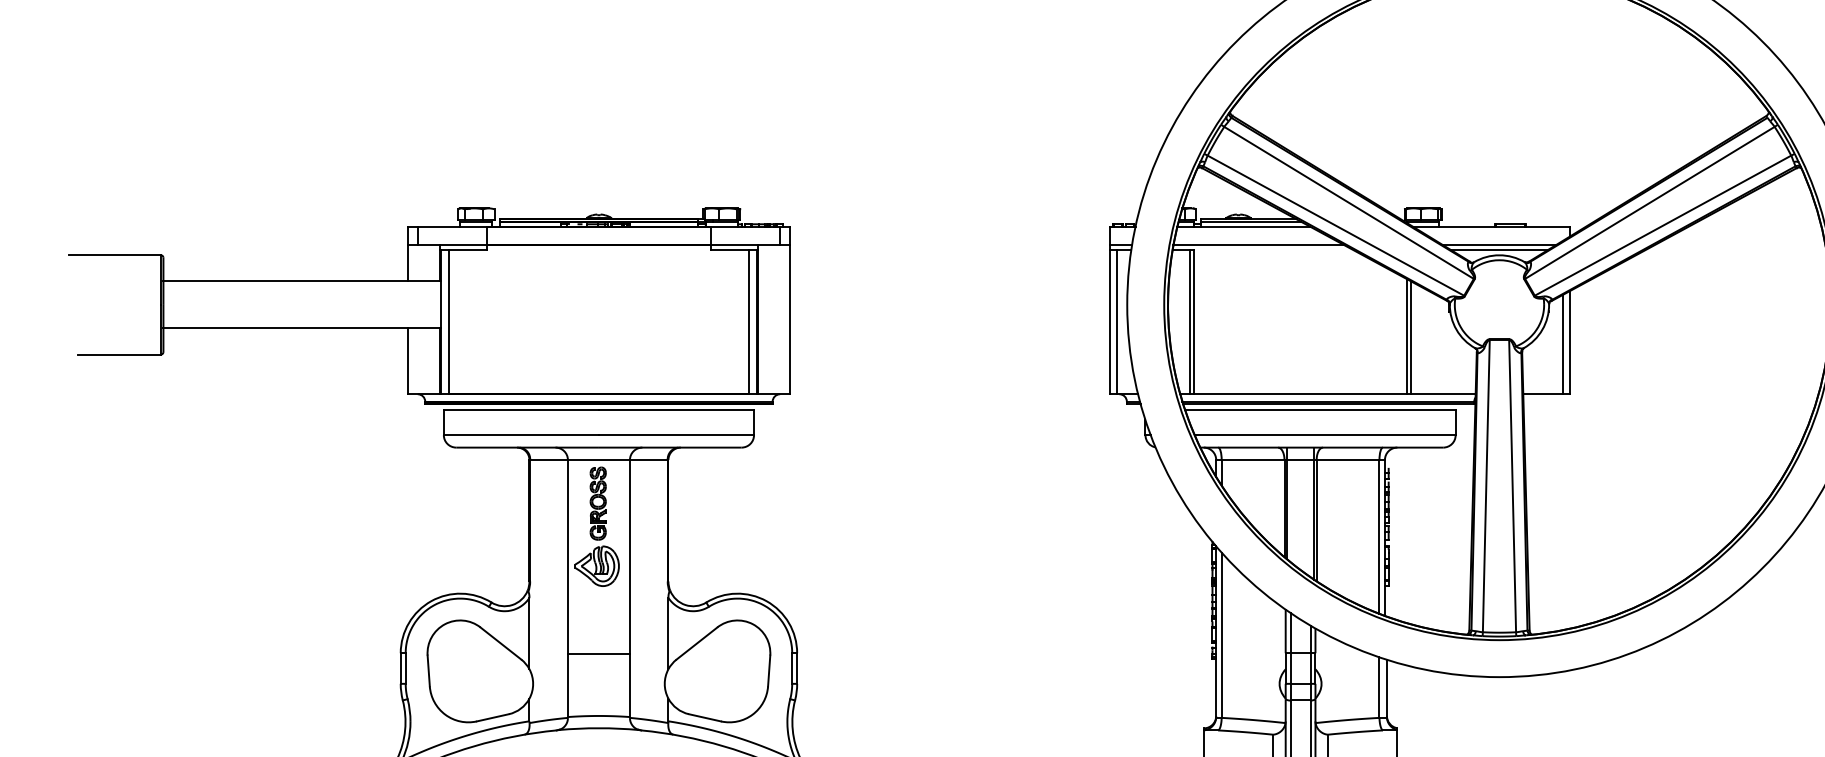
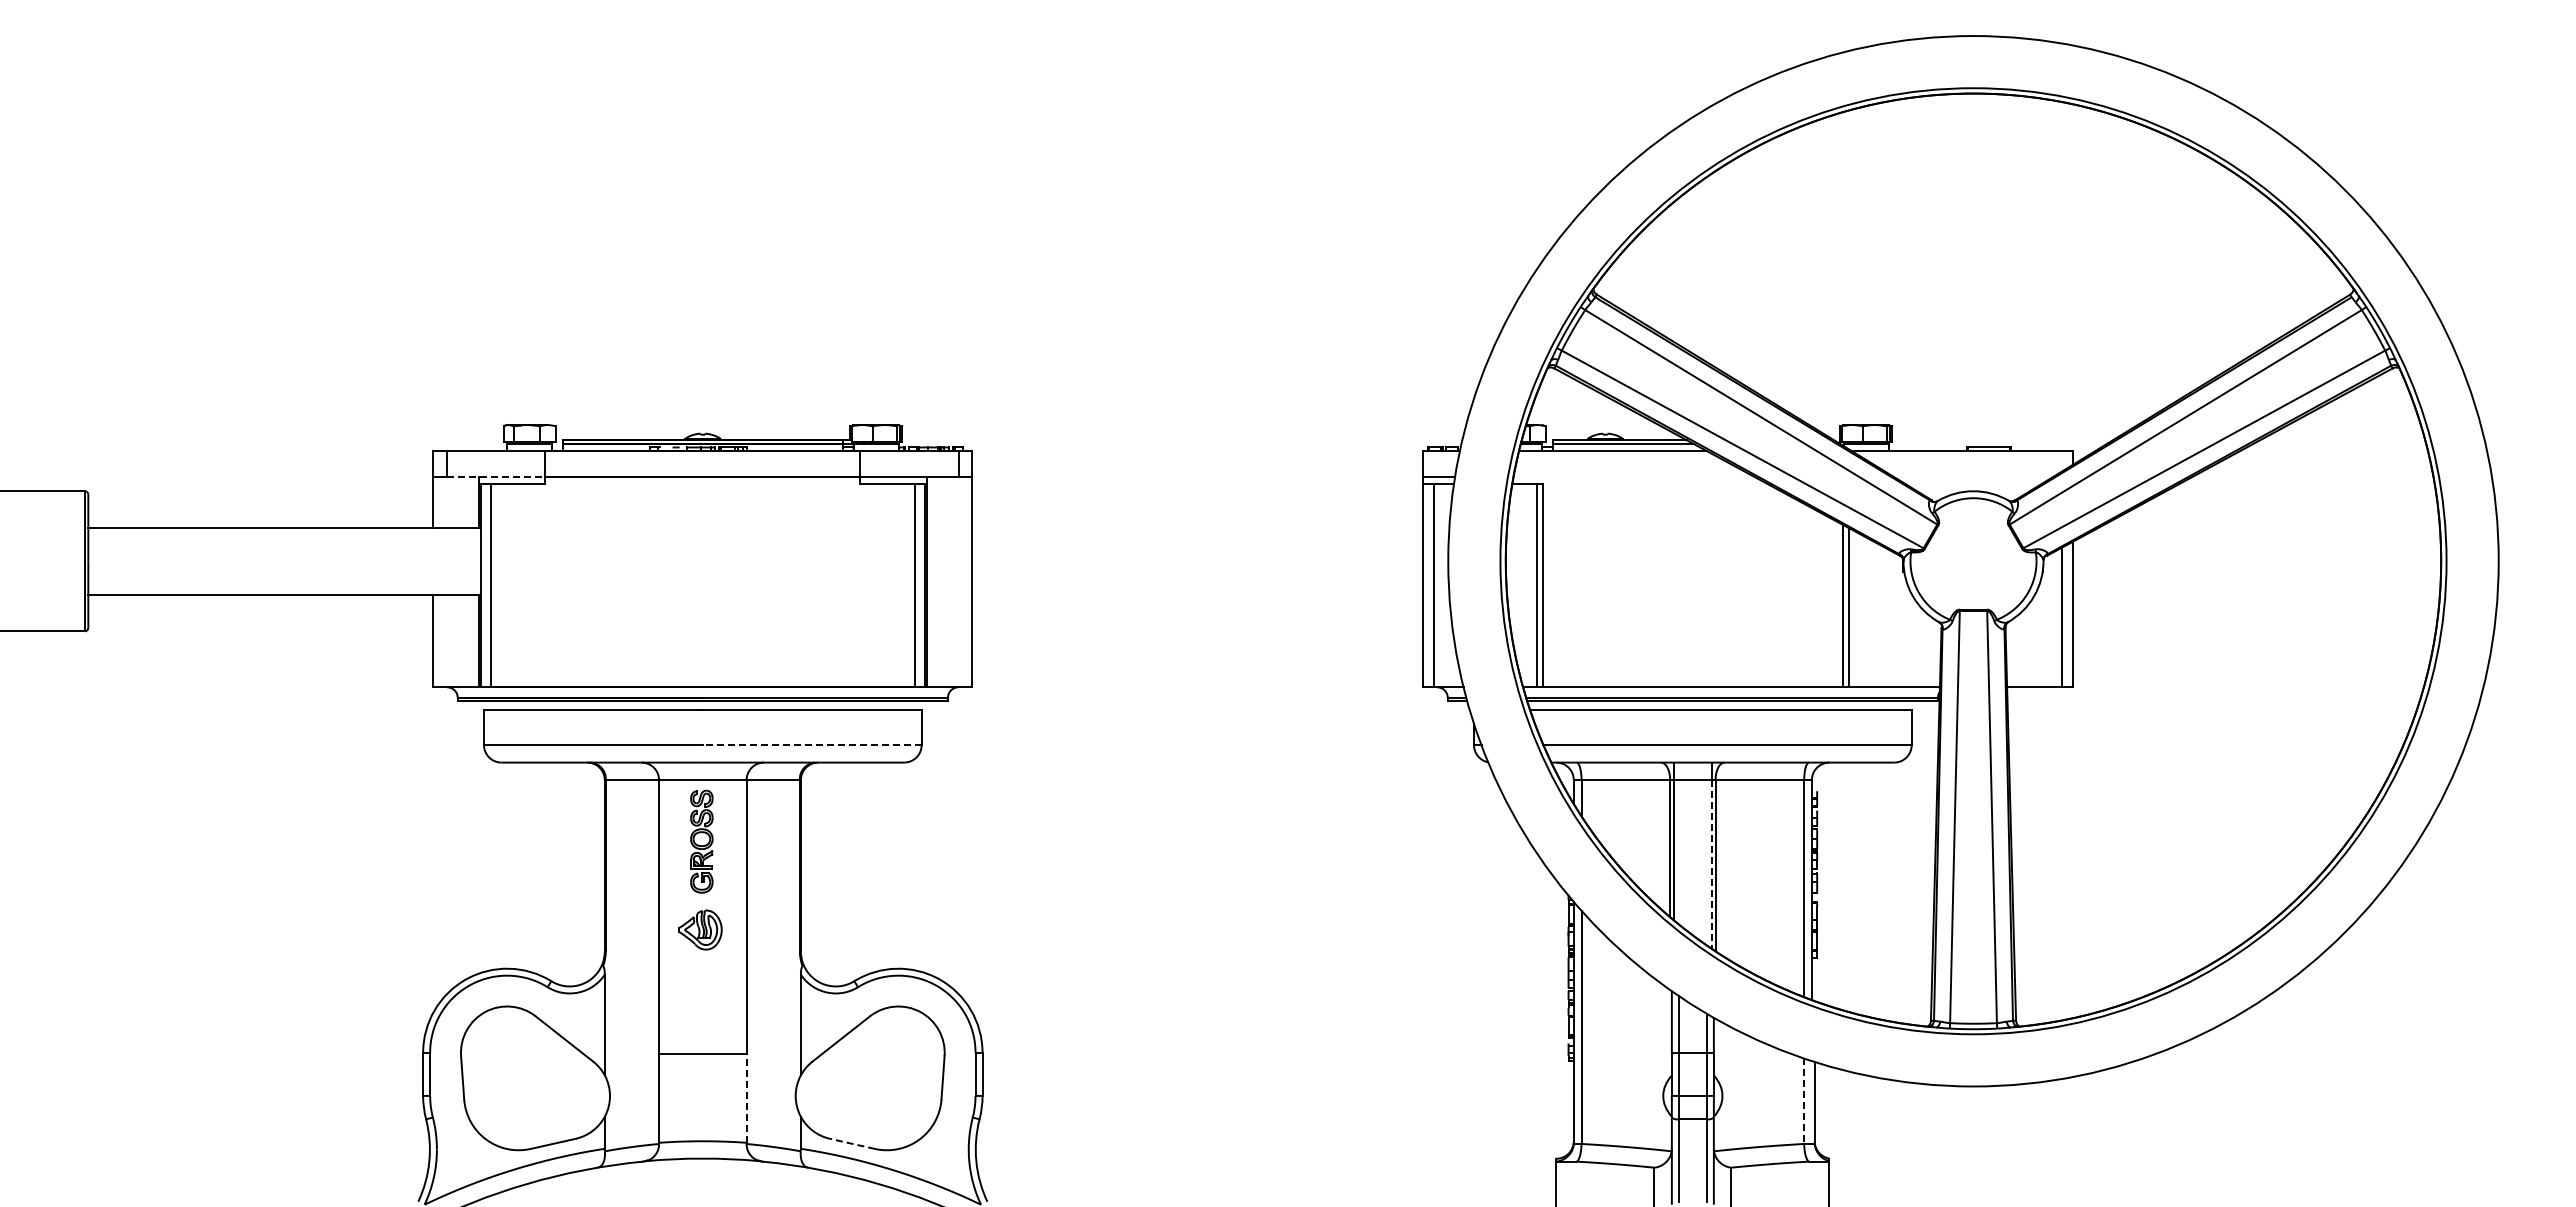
line: (452, 245) -> (496, 477), solid -> dashed
line: (1259, 245) -> (1634, 477), removed
line: (1499, 245) -> (1973, 477), removed
line: (1499, 250) -> (1973, 484), removed
line: (675, 435) -> (811, 745), solid -> dashed
line: (1313, 520) -> (1711, 865), solid -> dashed
part: (596, 565) -> (699, 929), size x0.7
line: (629, 685) -> (746, 1098), solid -> dashed
line: (1379, 687) -> (1804, 1101), solid -> dashed
line: (704, 717) -> (851, 1143), solid -> dashed

